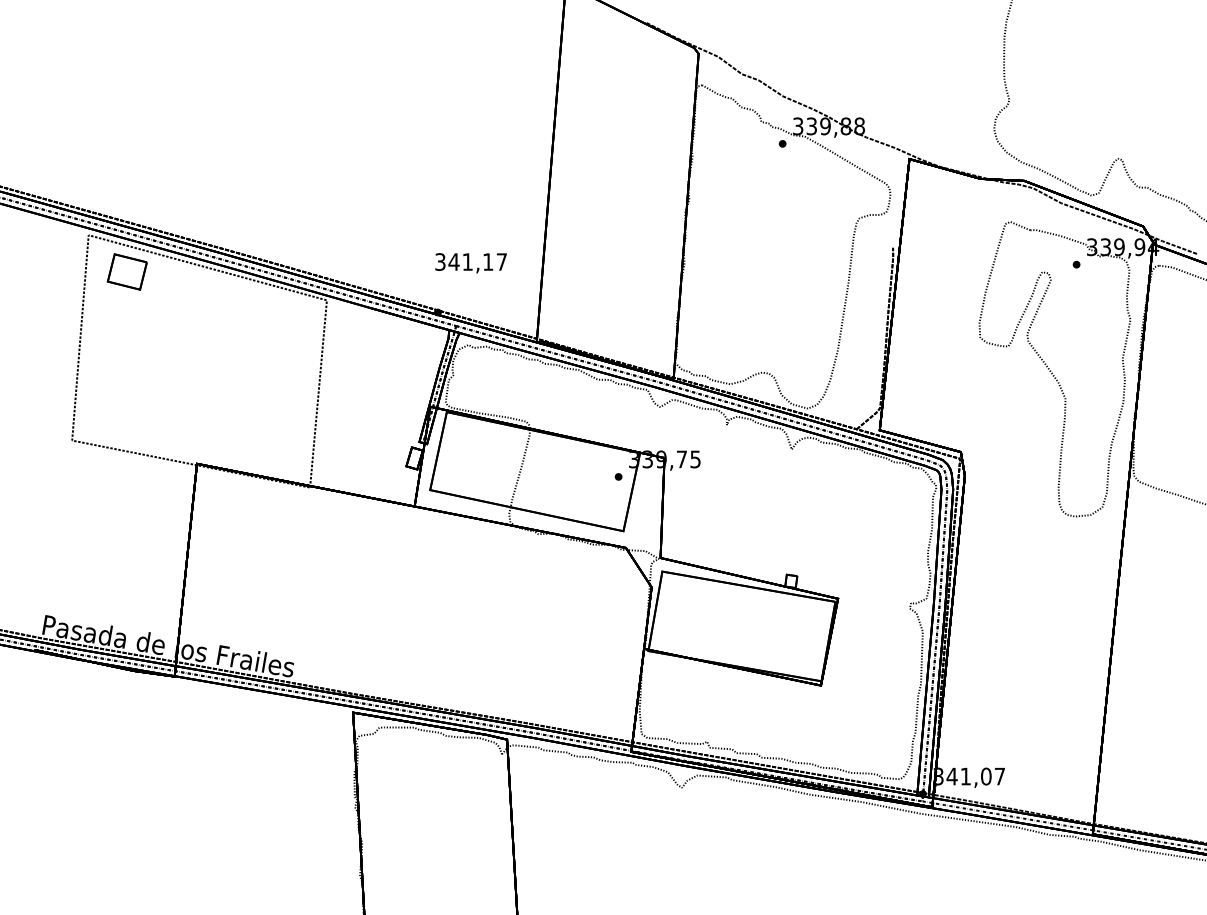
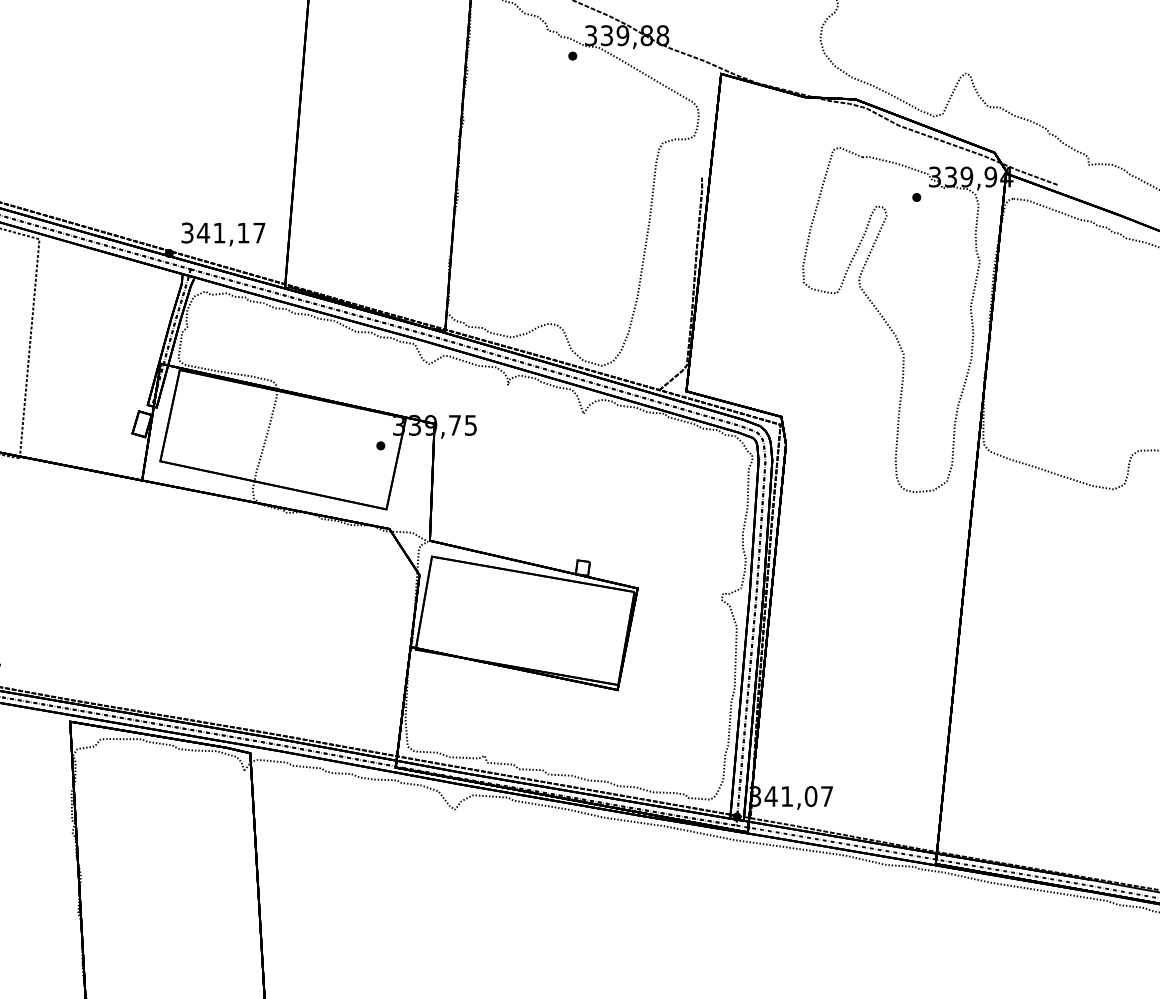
text: (470, 263) -> (222, 234), moved

